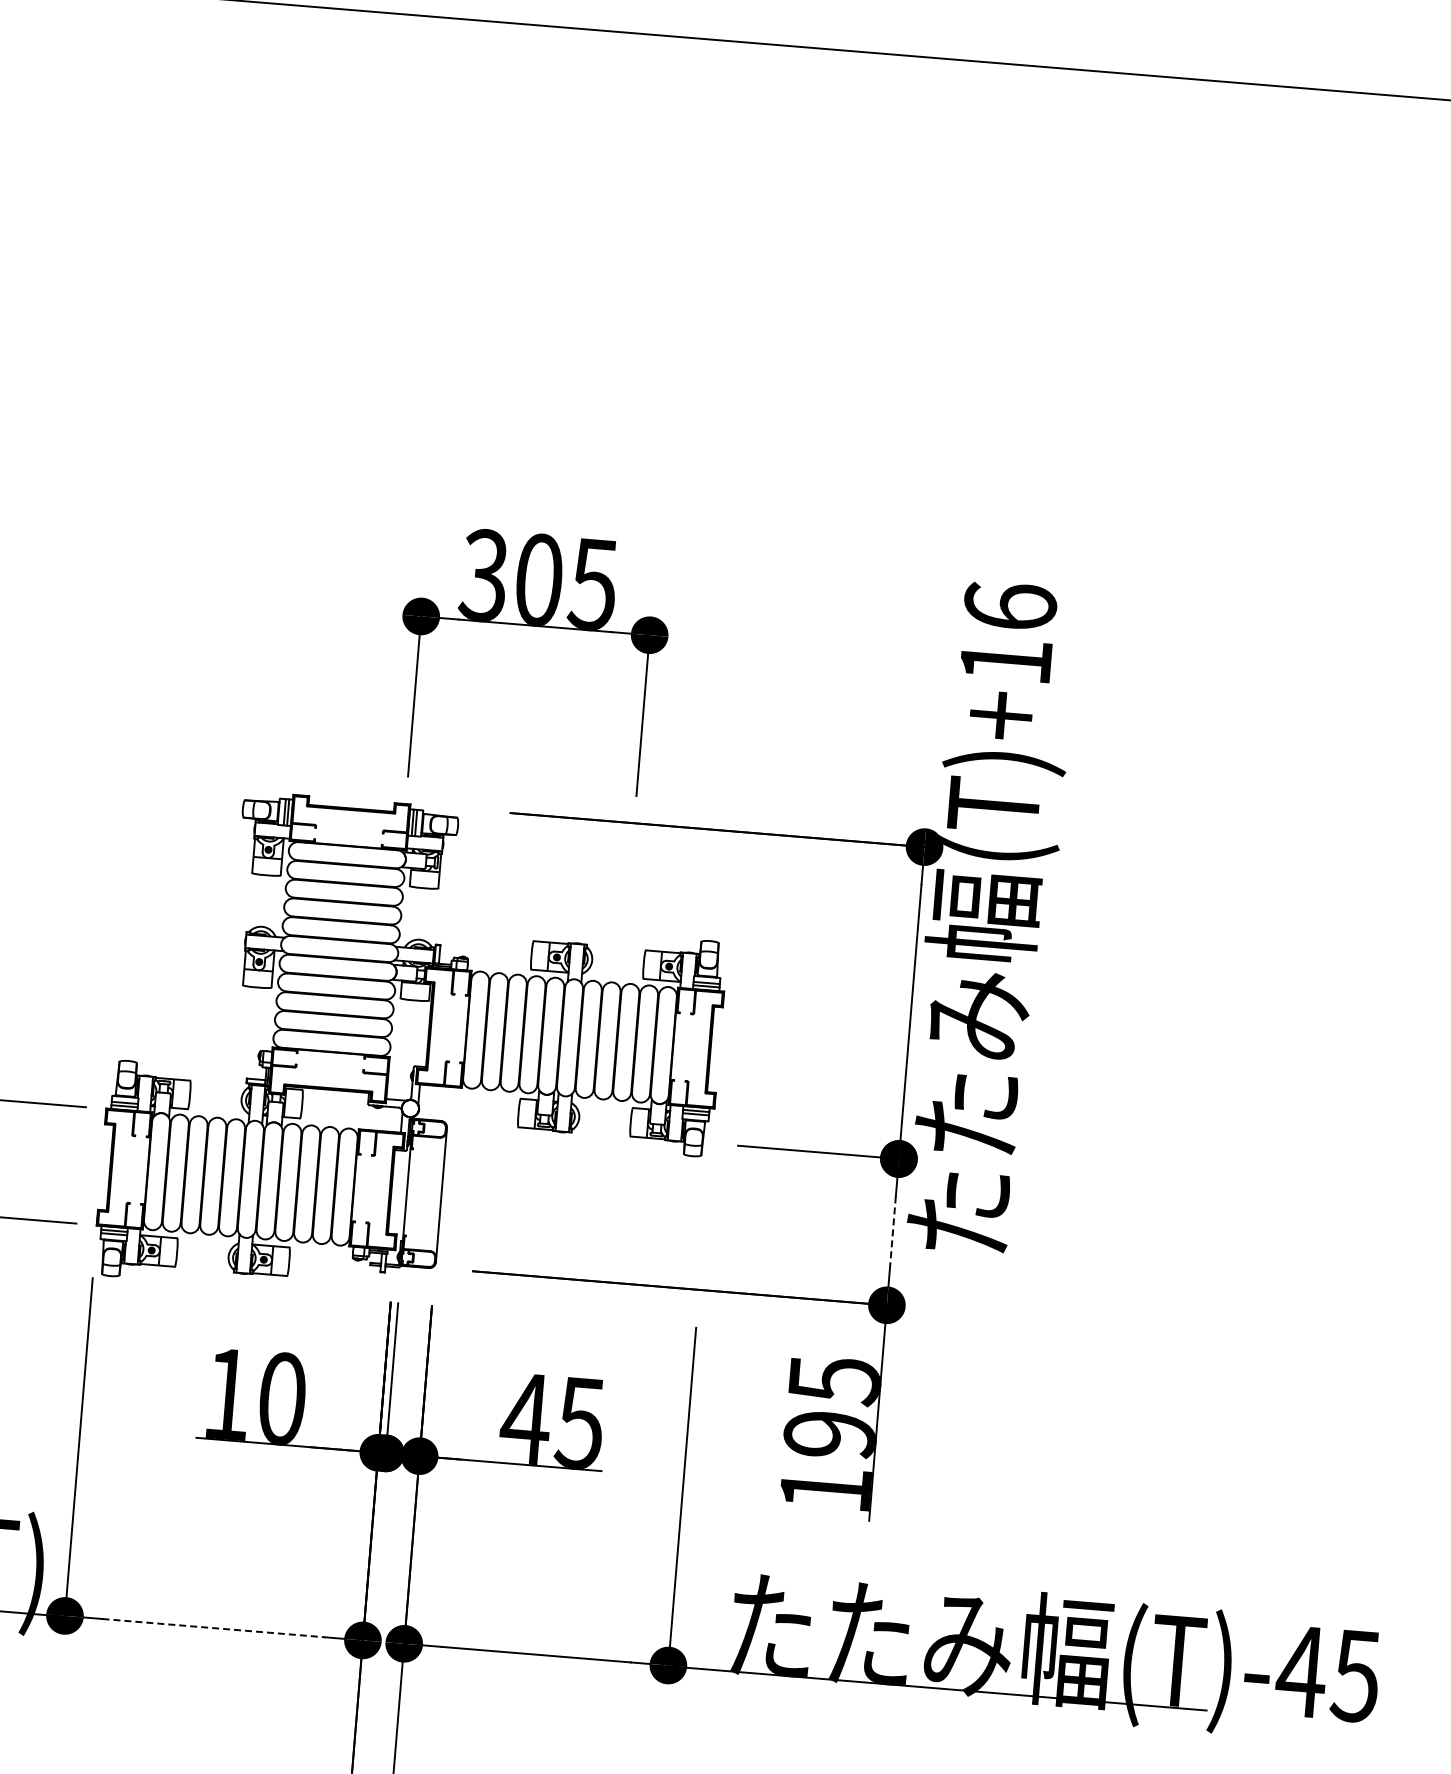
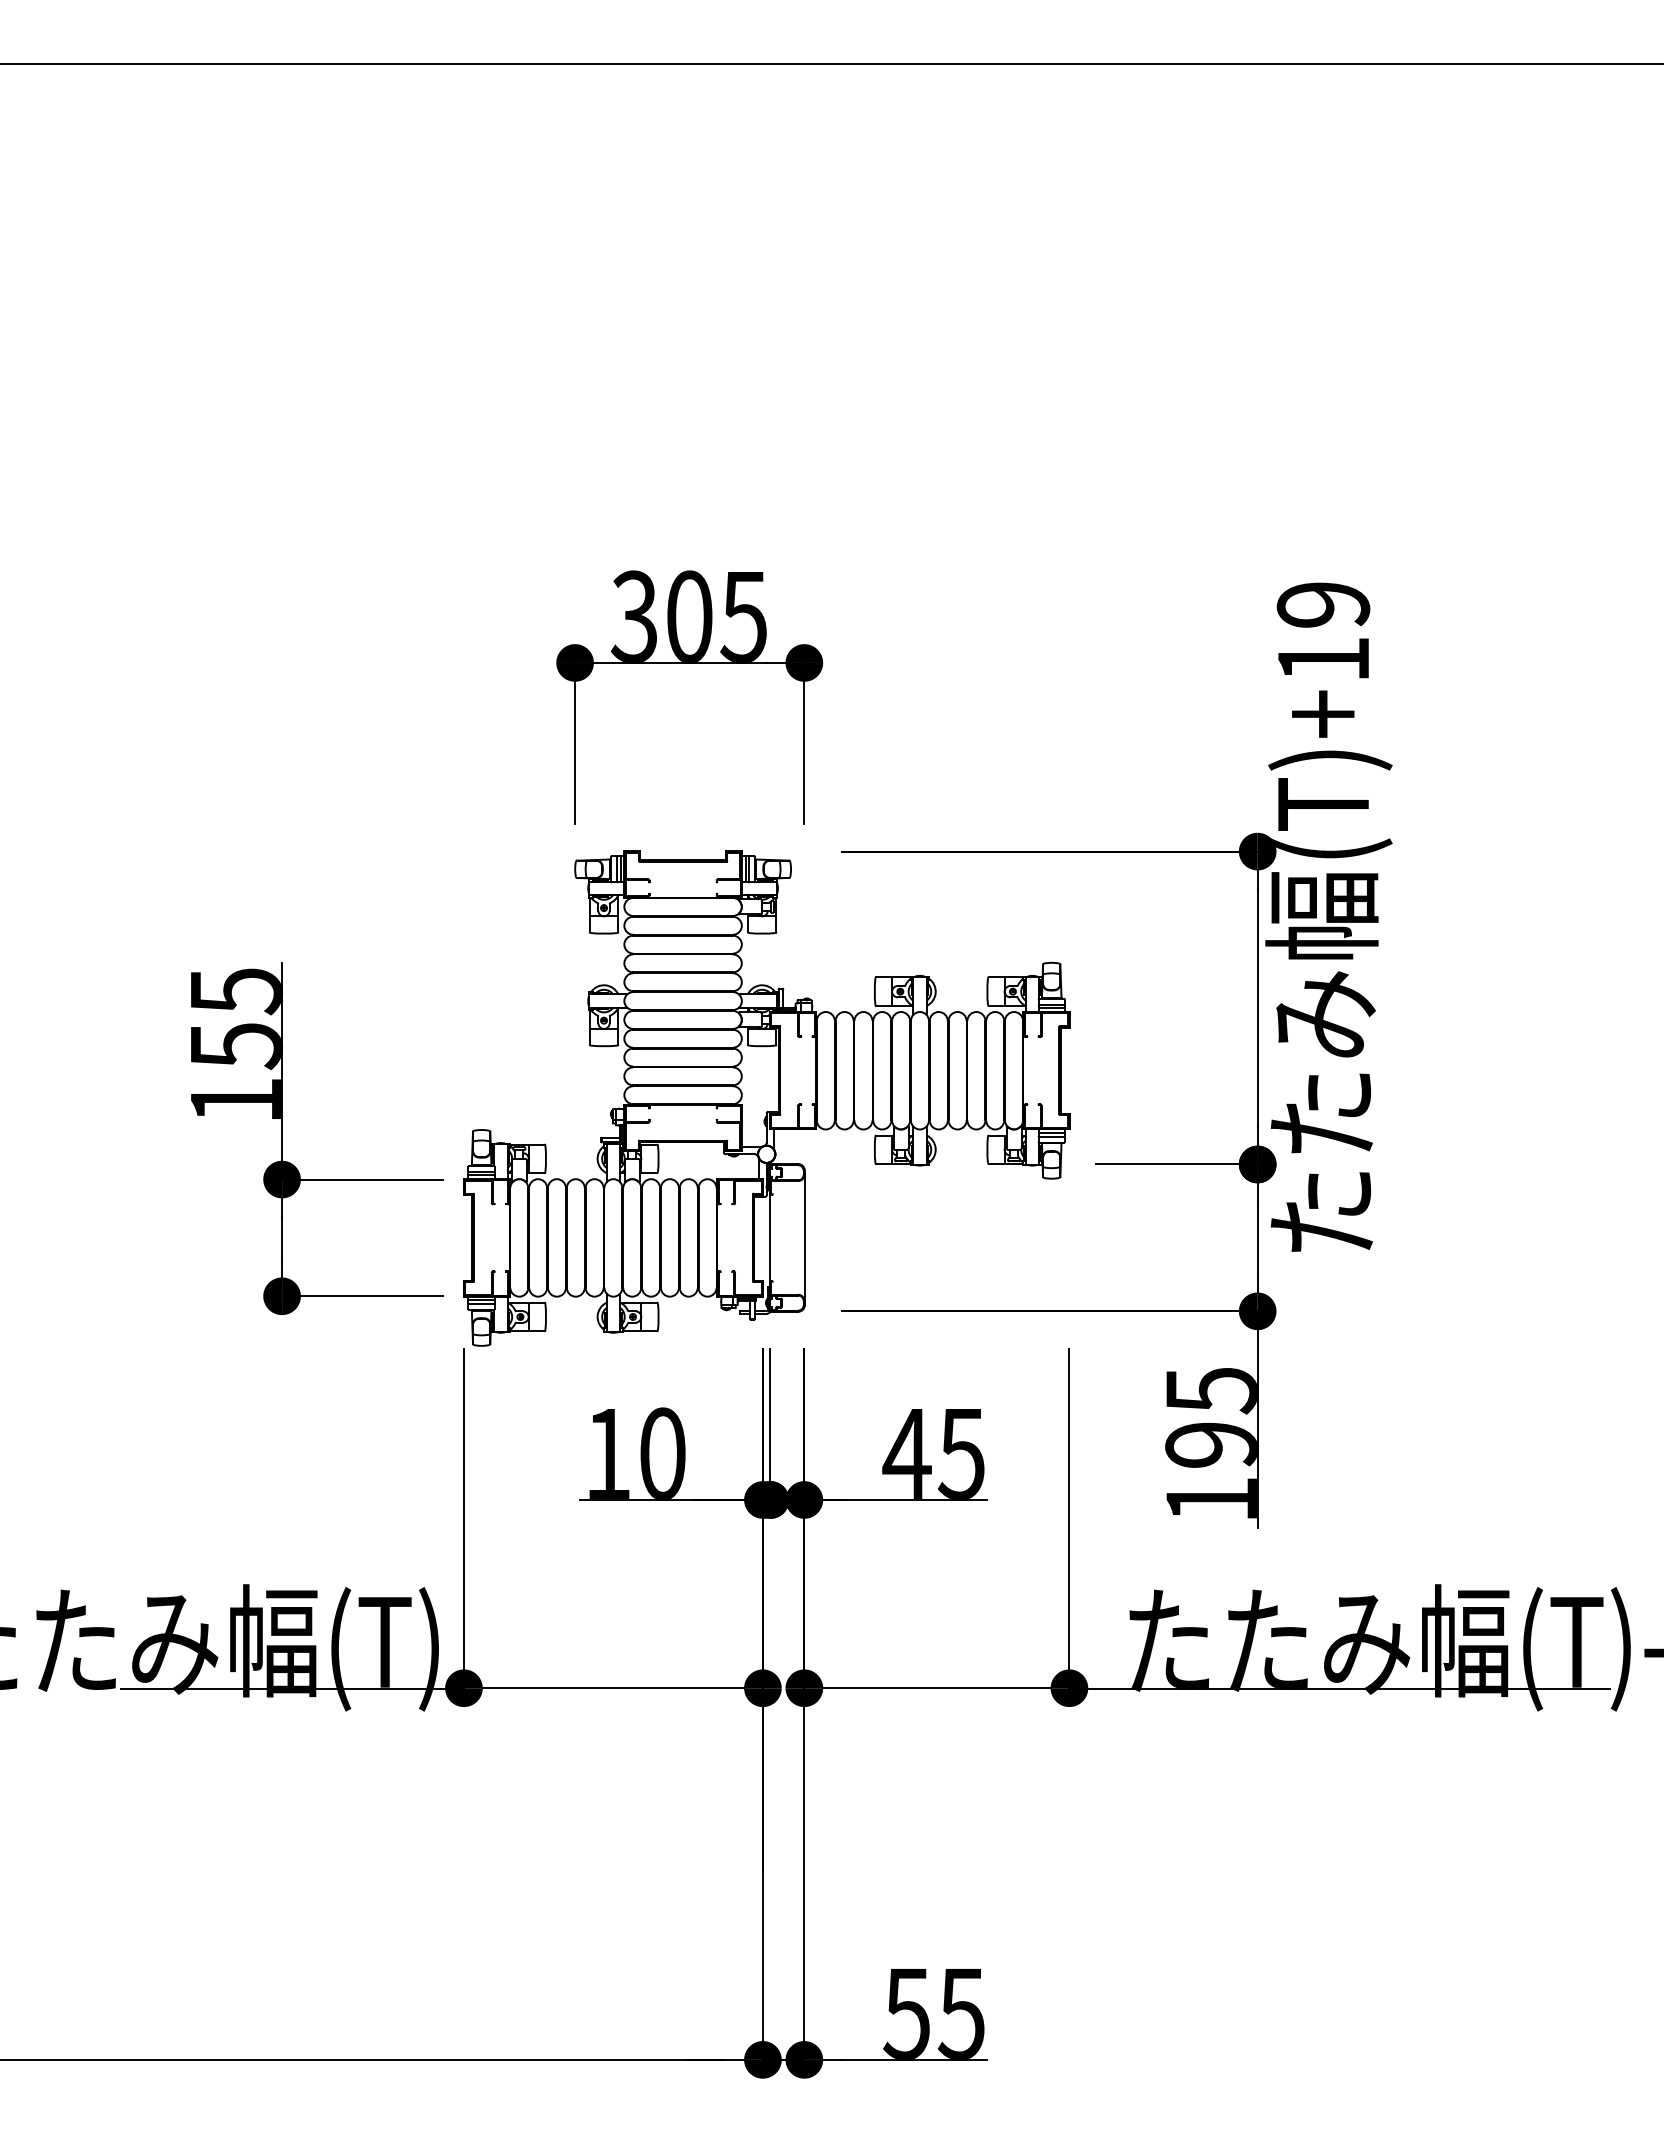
text: (1010, 606) -> (1323, 604), (T)+16 -> (T)+19
part: (535, 626) -> (689, 663), moved
line: (892, 1231) -> (1257, 1237), dashed -> solid
line: (213, 1628) -> (613, 1688), dashed -> solid

